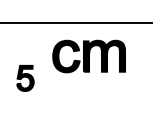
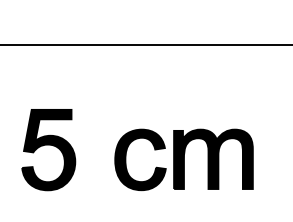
part: (88, 56) -> (182, 159), moved
part: (25, 78) -> (48, 150), size x1.67

